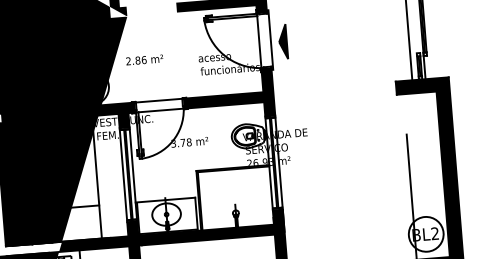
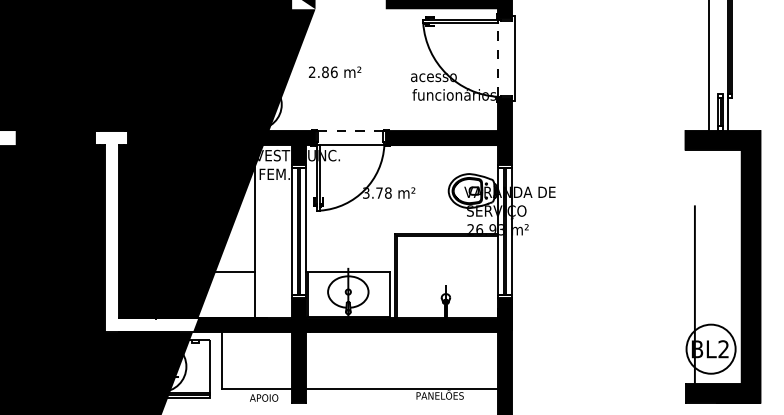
part: (283, 41) -> (531, 62), removed
line: (259, 42) -> (498, 60), solid -> dashed
line: (159, 100) -> (350, 131), solid -> dashed

